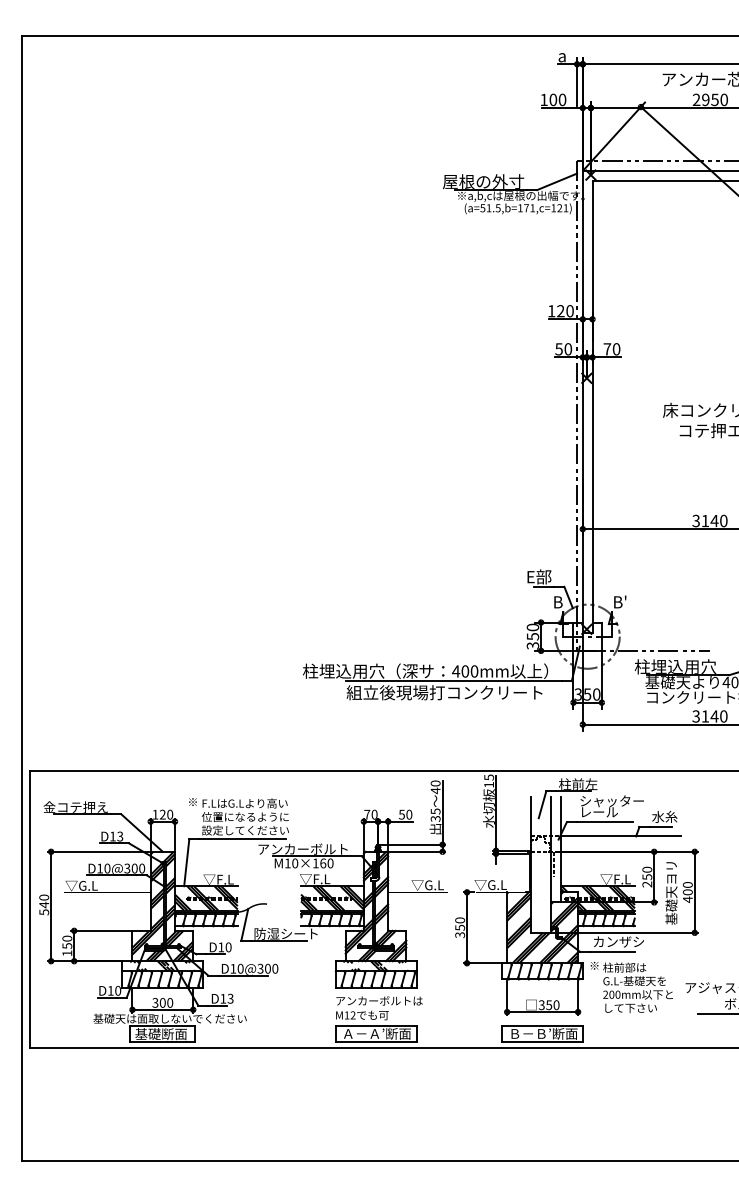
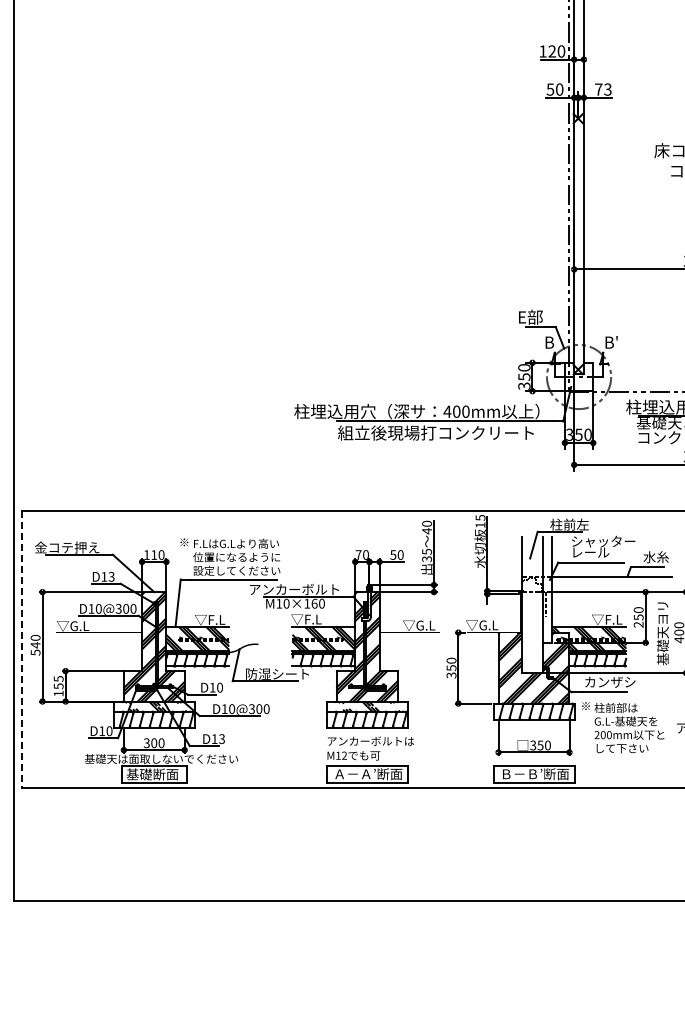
text: (616, 349) -> (607, 89), 70 -> 73
text: (162, 814) -> (153, 554), 120 -> 110
line: (30, 909) -> (21, 649), solid -> dashed
text: (67, 938) -> (58, 678), 150 -> 155

